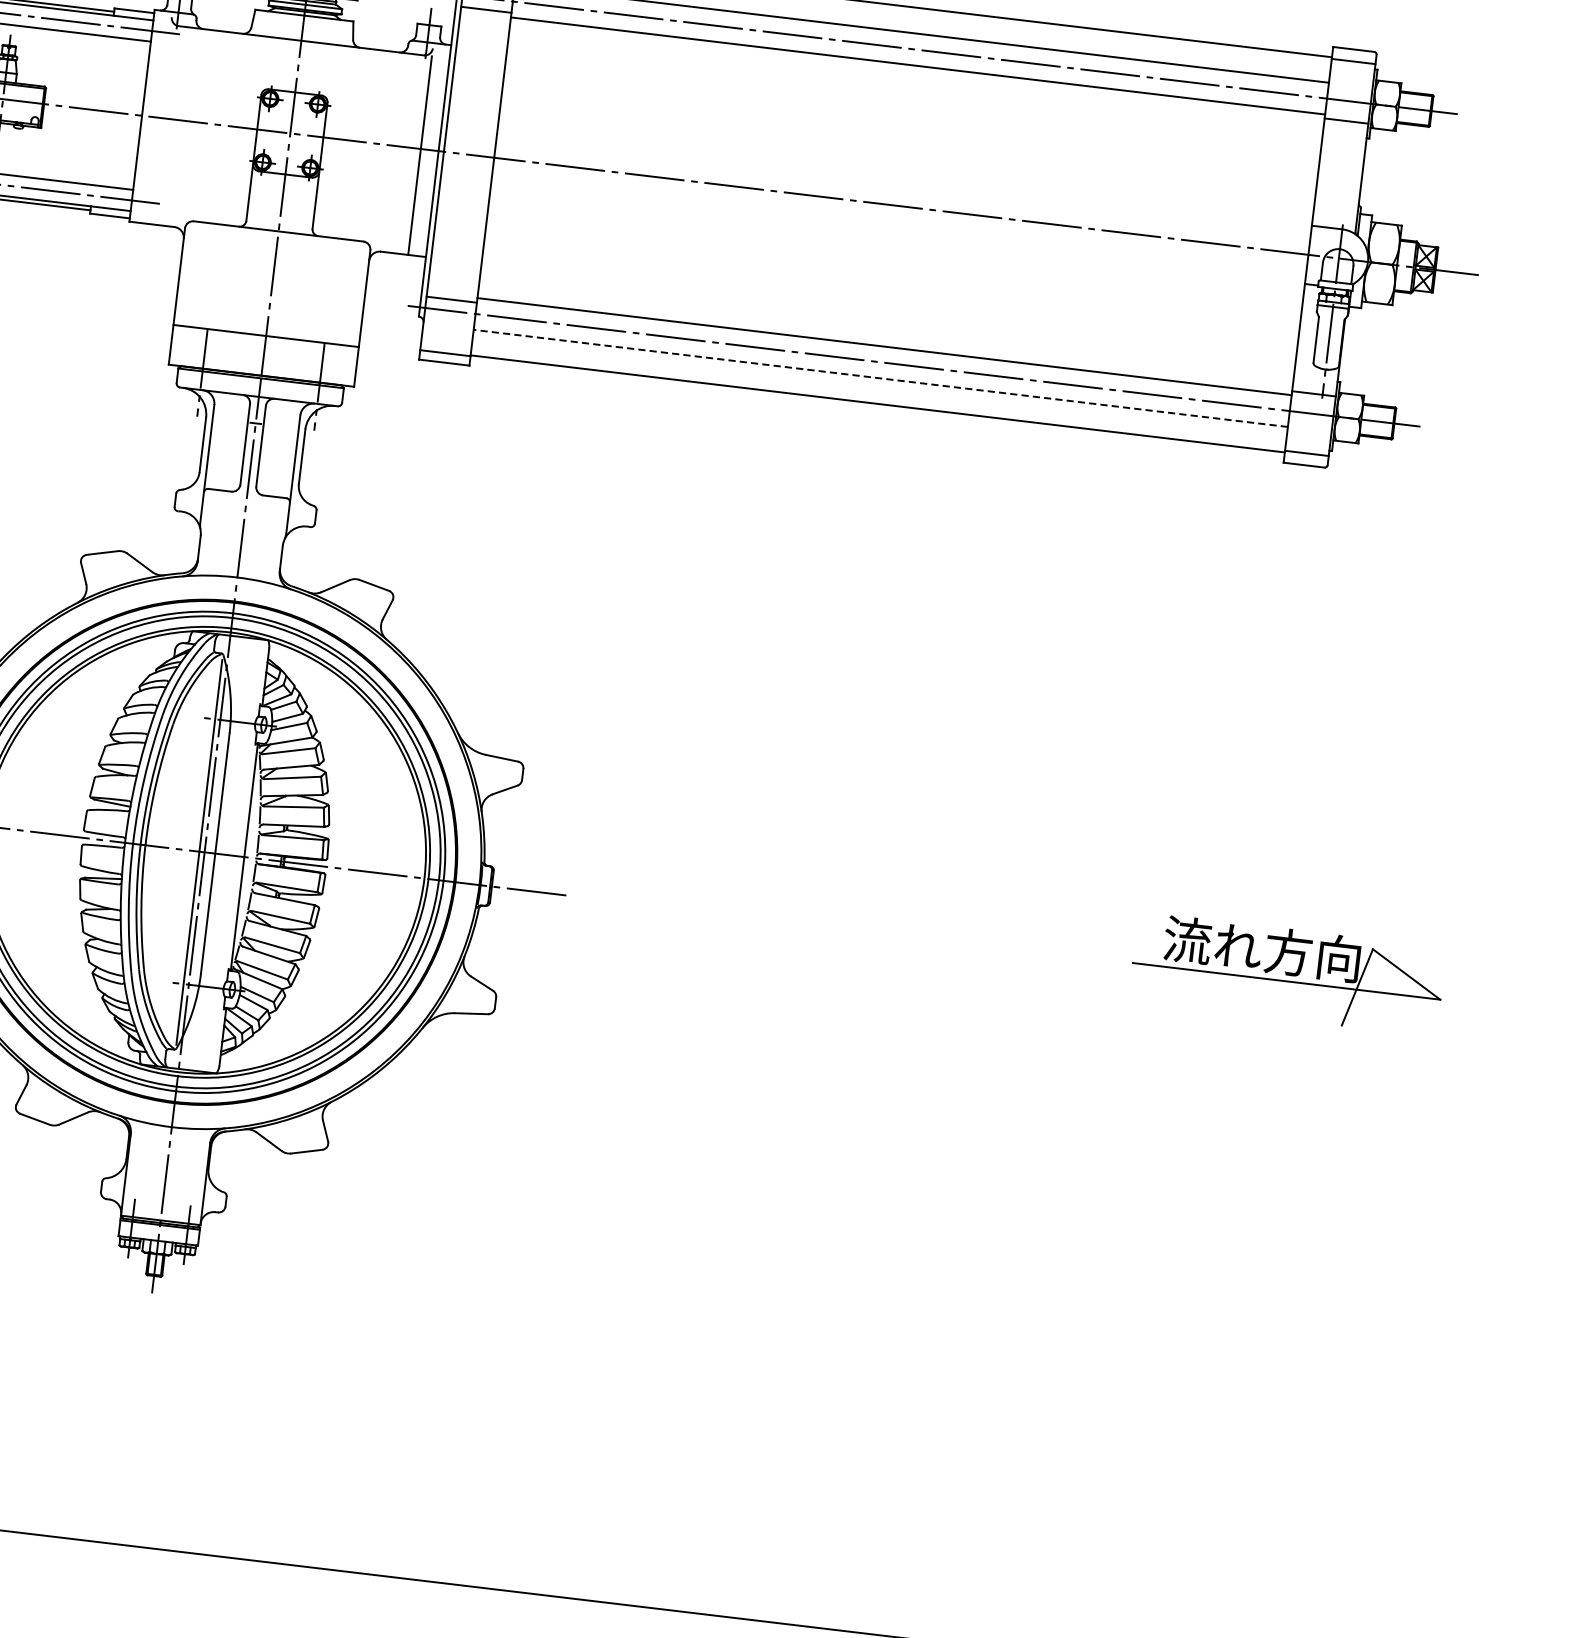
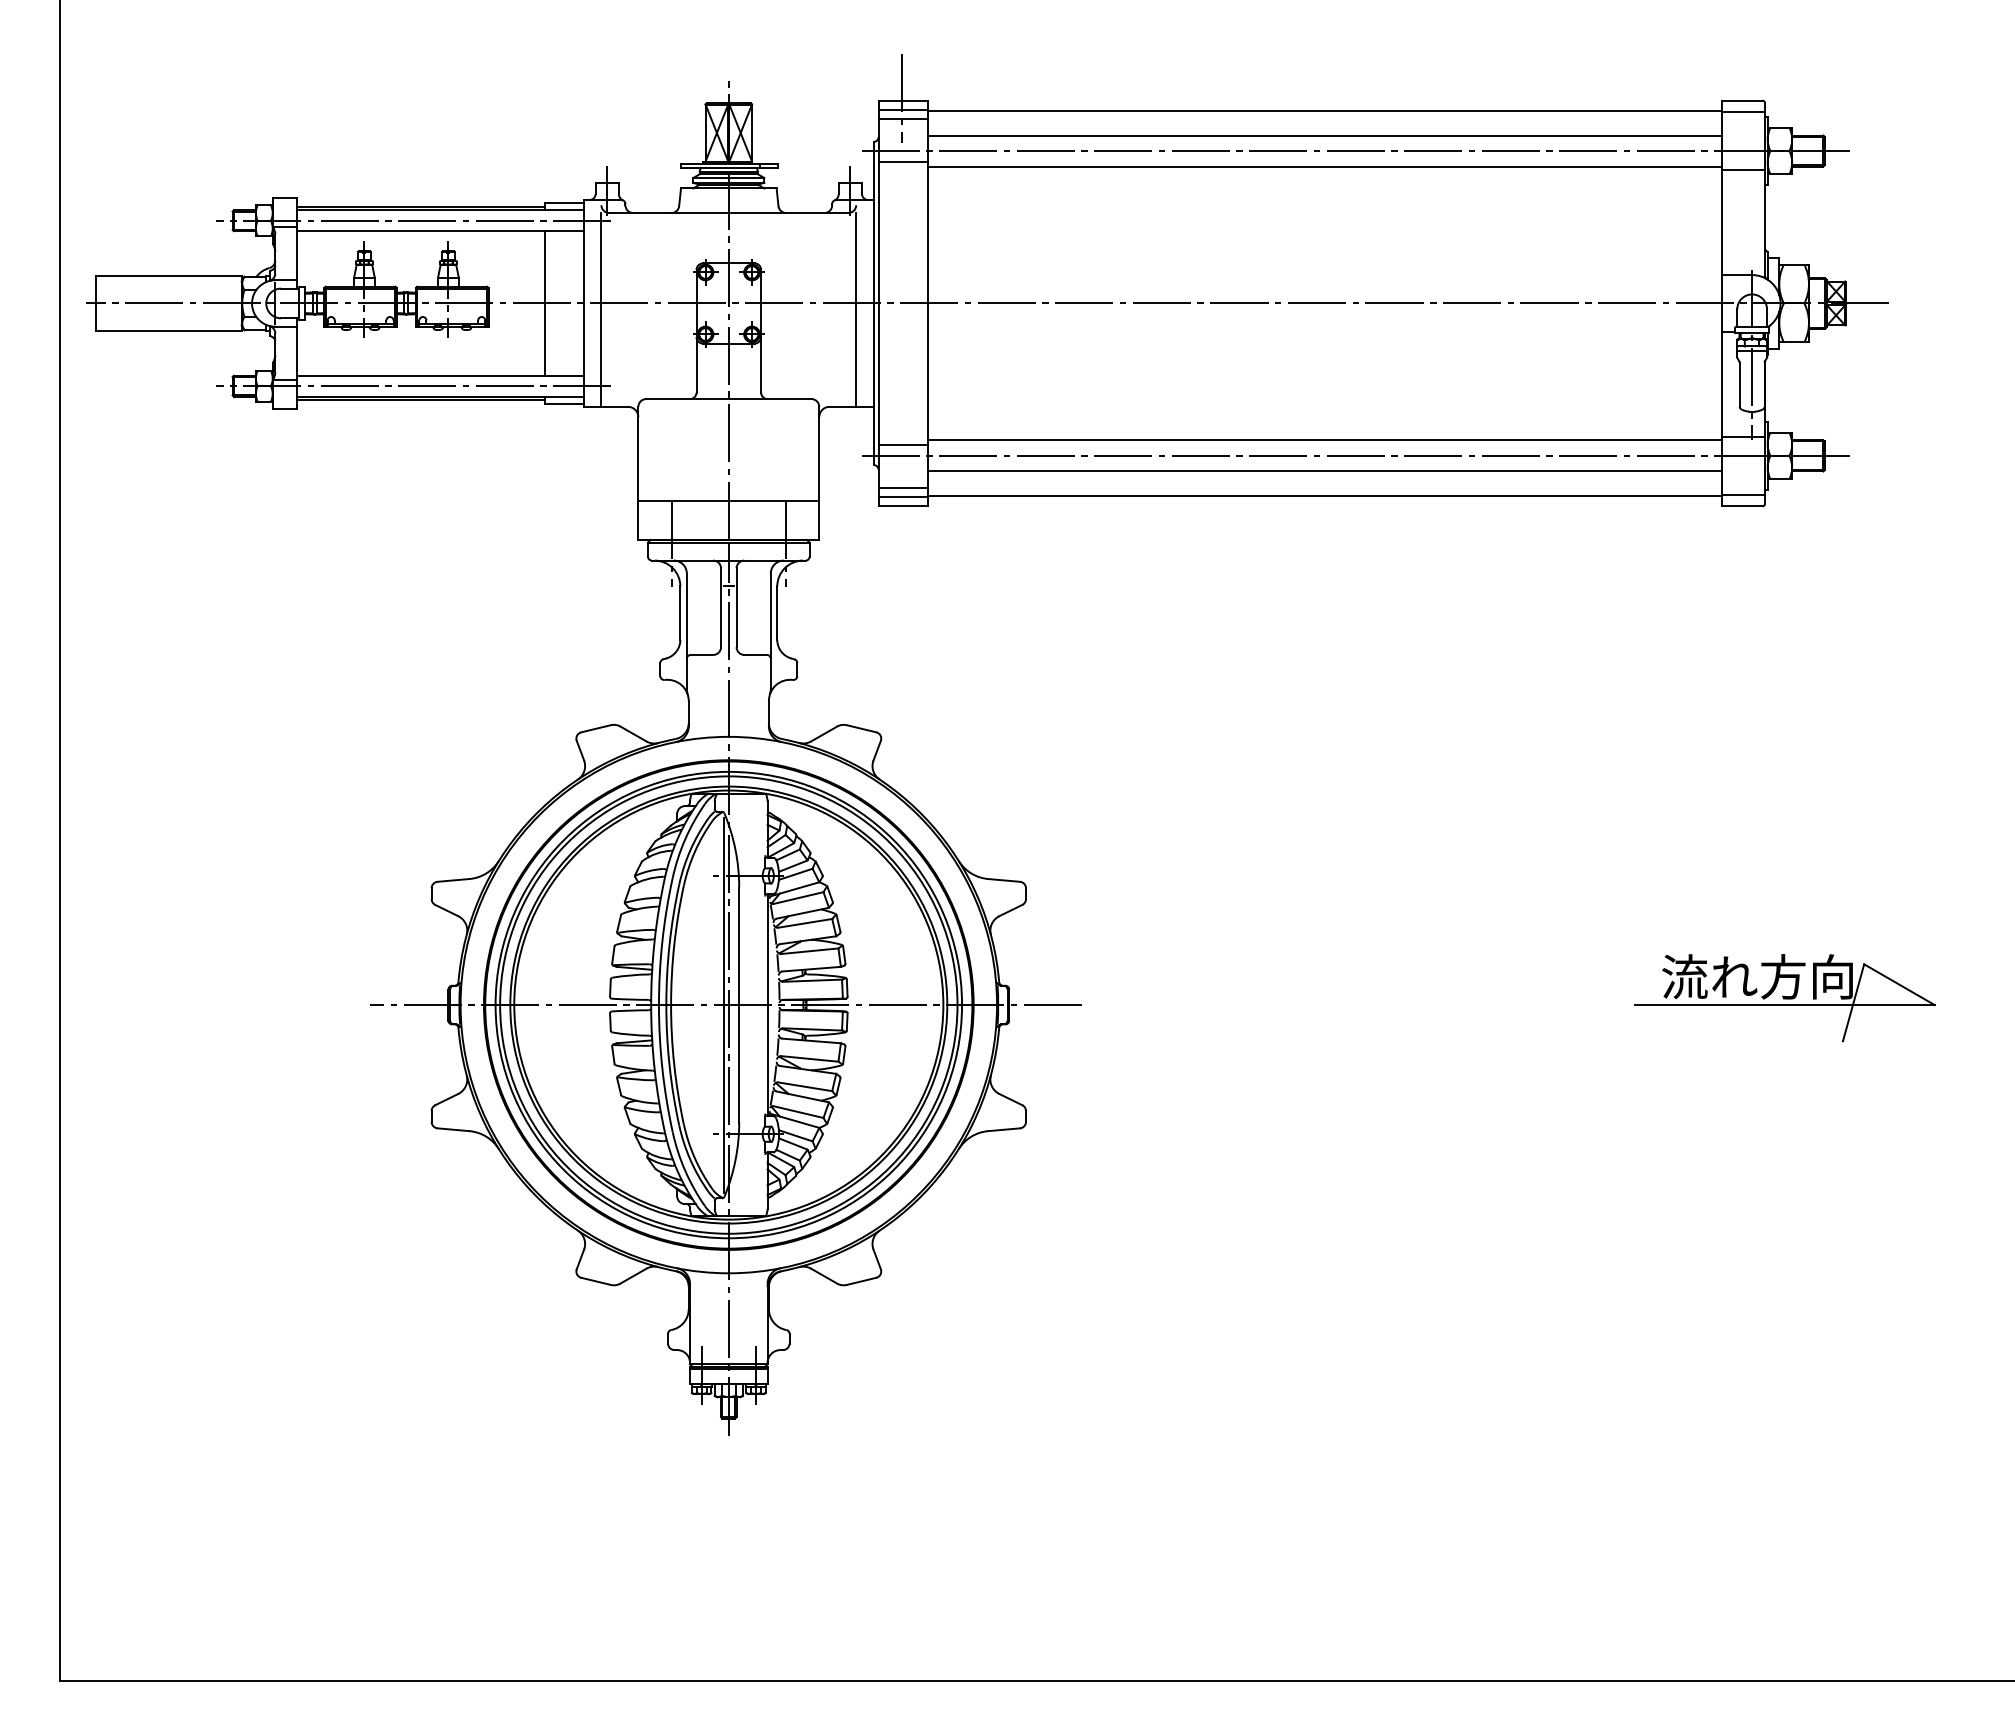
line: (102, 111) -> (545, 303), added
line: (159, 124) -> (601, 309), added
line: (445, 344) -> (902, 488), added
line: (880, 378) -> (1324, 471), dashed -> solid

